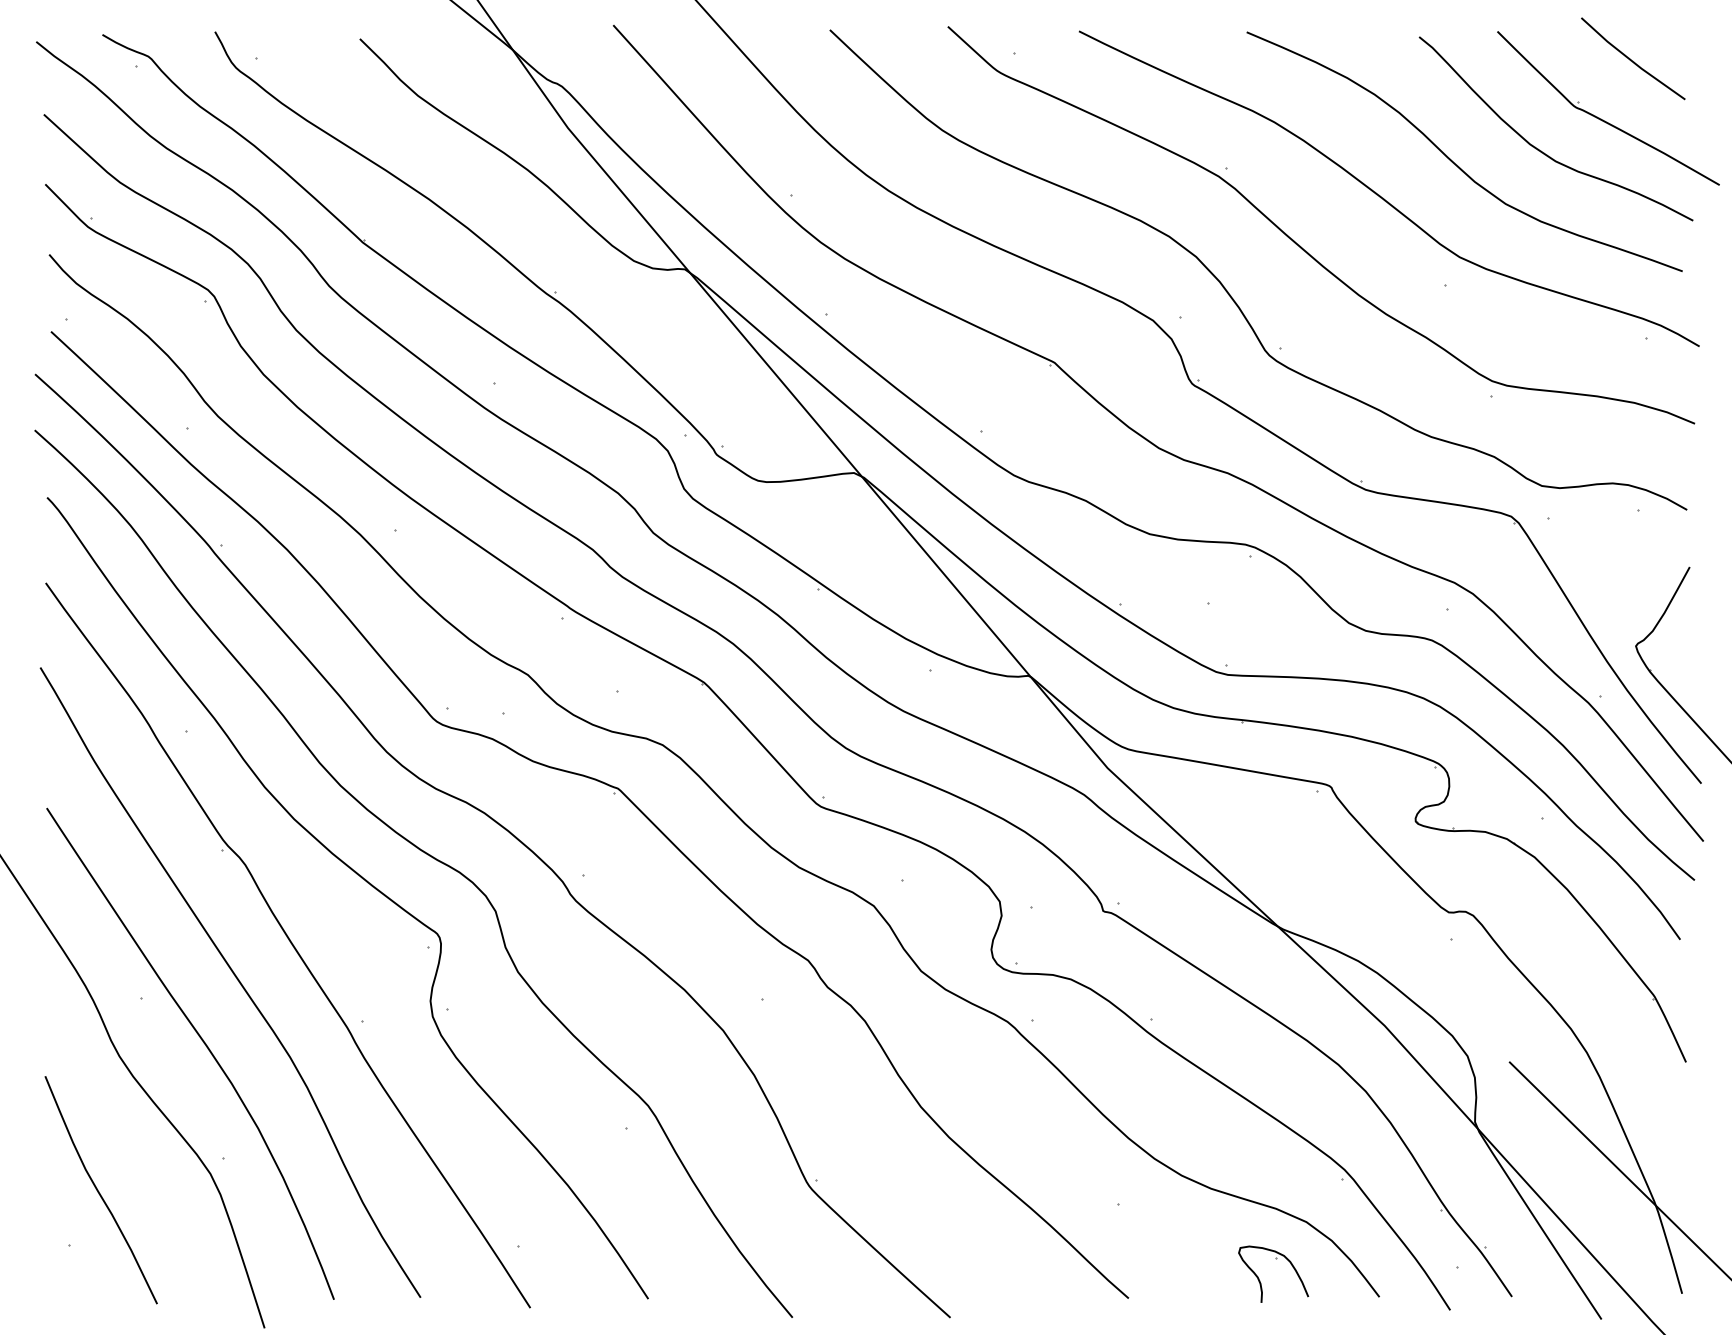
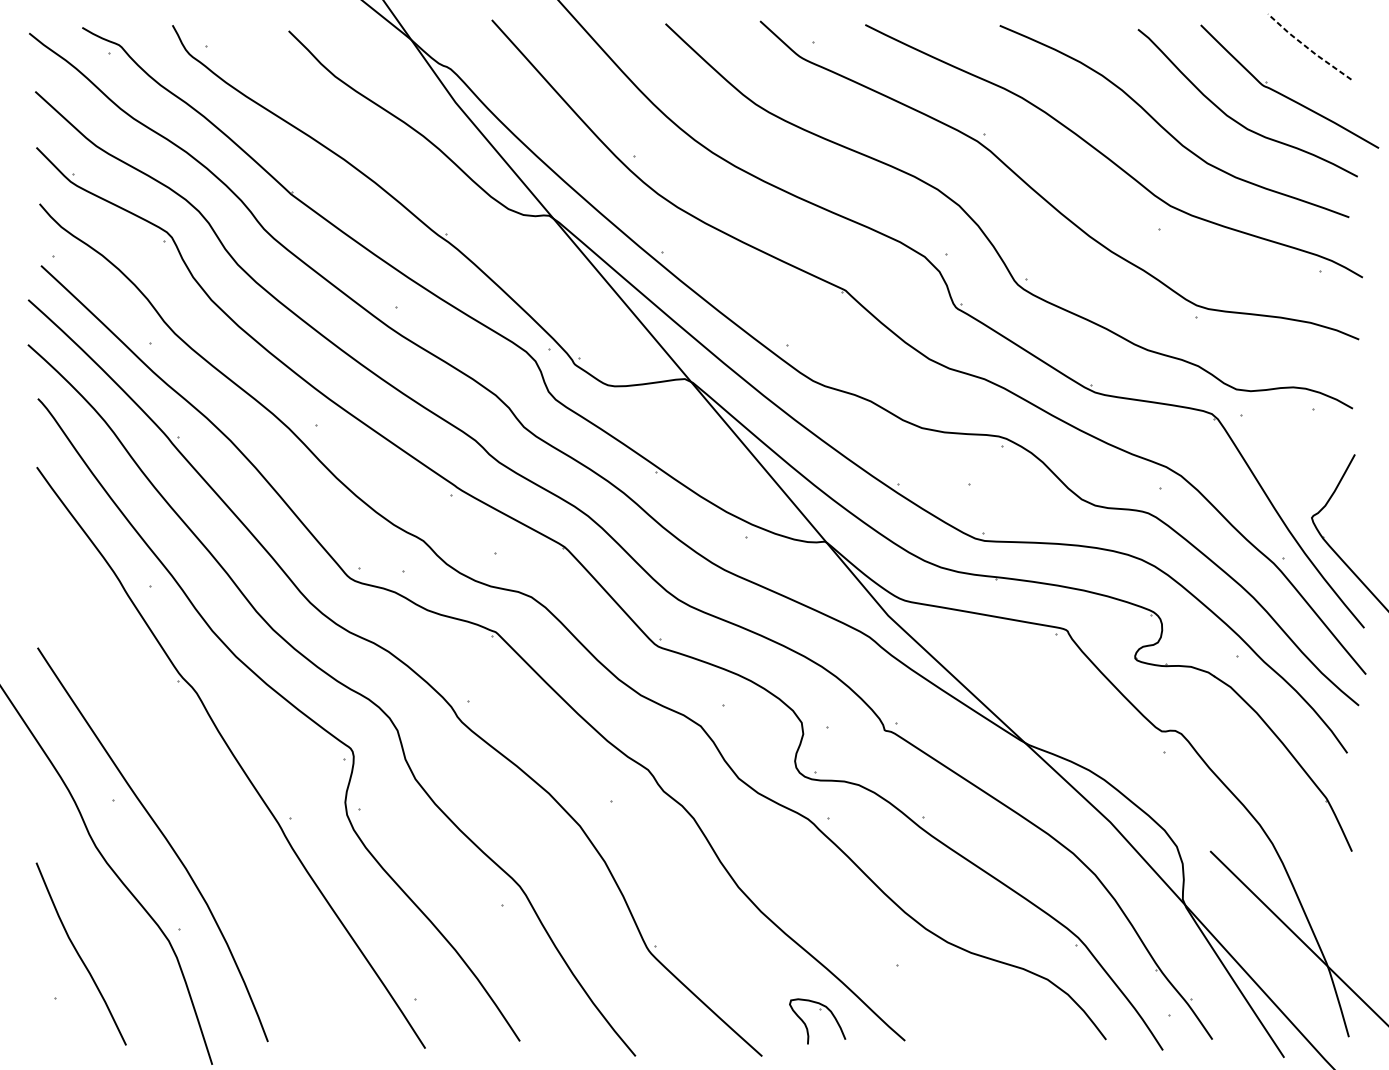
line: (1631, 60) -> (1308, 48), solid -> dashed
curve: (236, 979) -> (189, 785), removed
part: (1276, 1259) -> (819, 1009), moved

